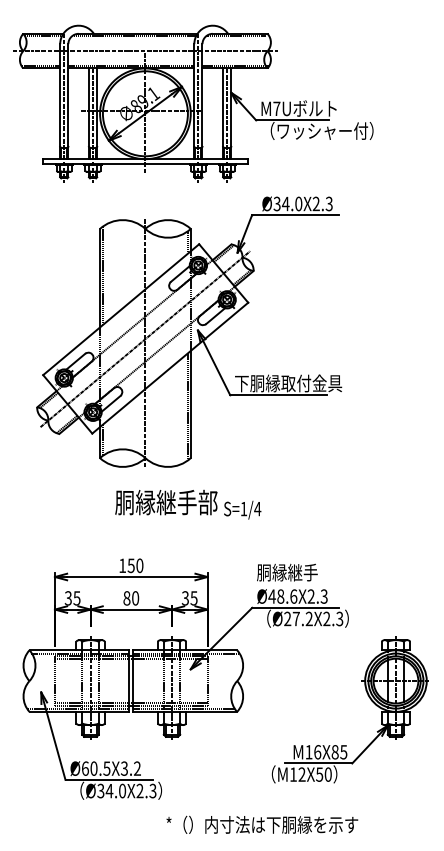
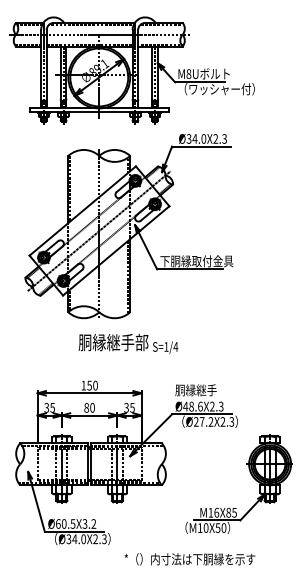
text: (276, 107) -> (188, 73), M7U -> M8U
text: (301, 773) -> (205, 527), M12X50 -> M10X50
text: (261, 825) -> (189, 559), moved

